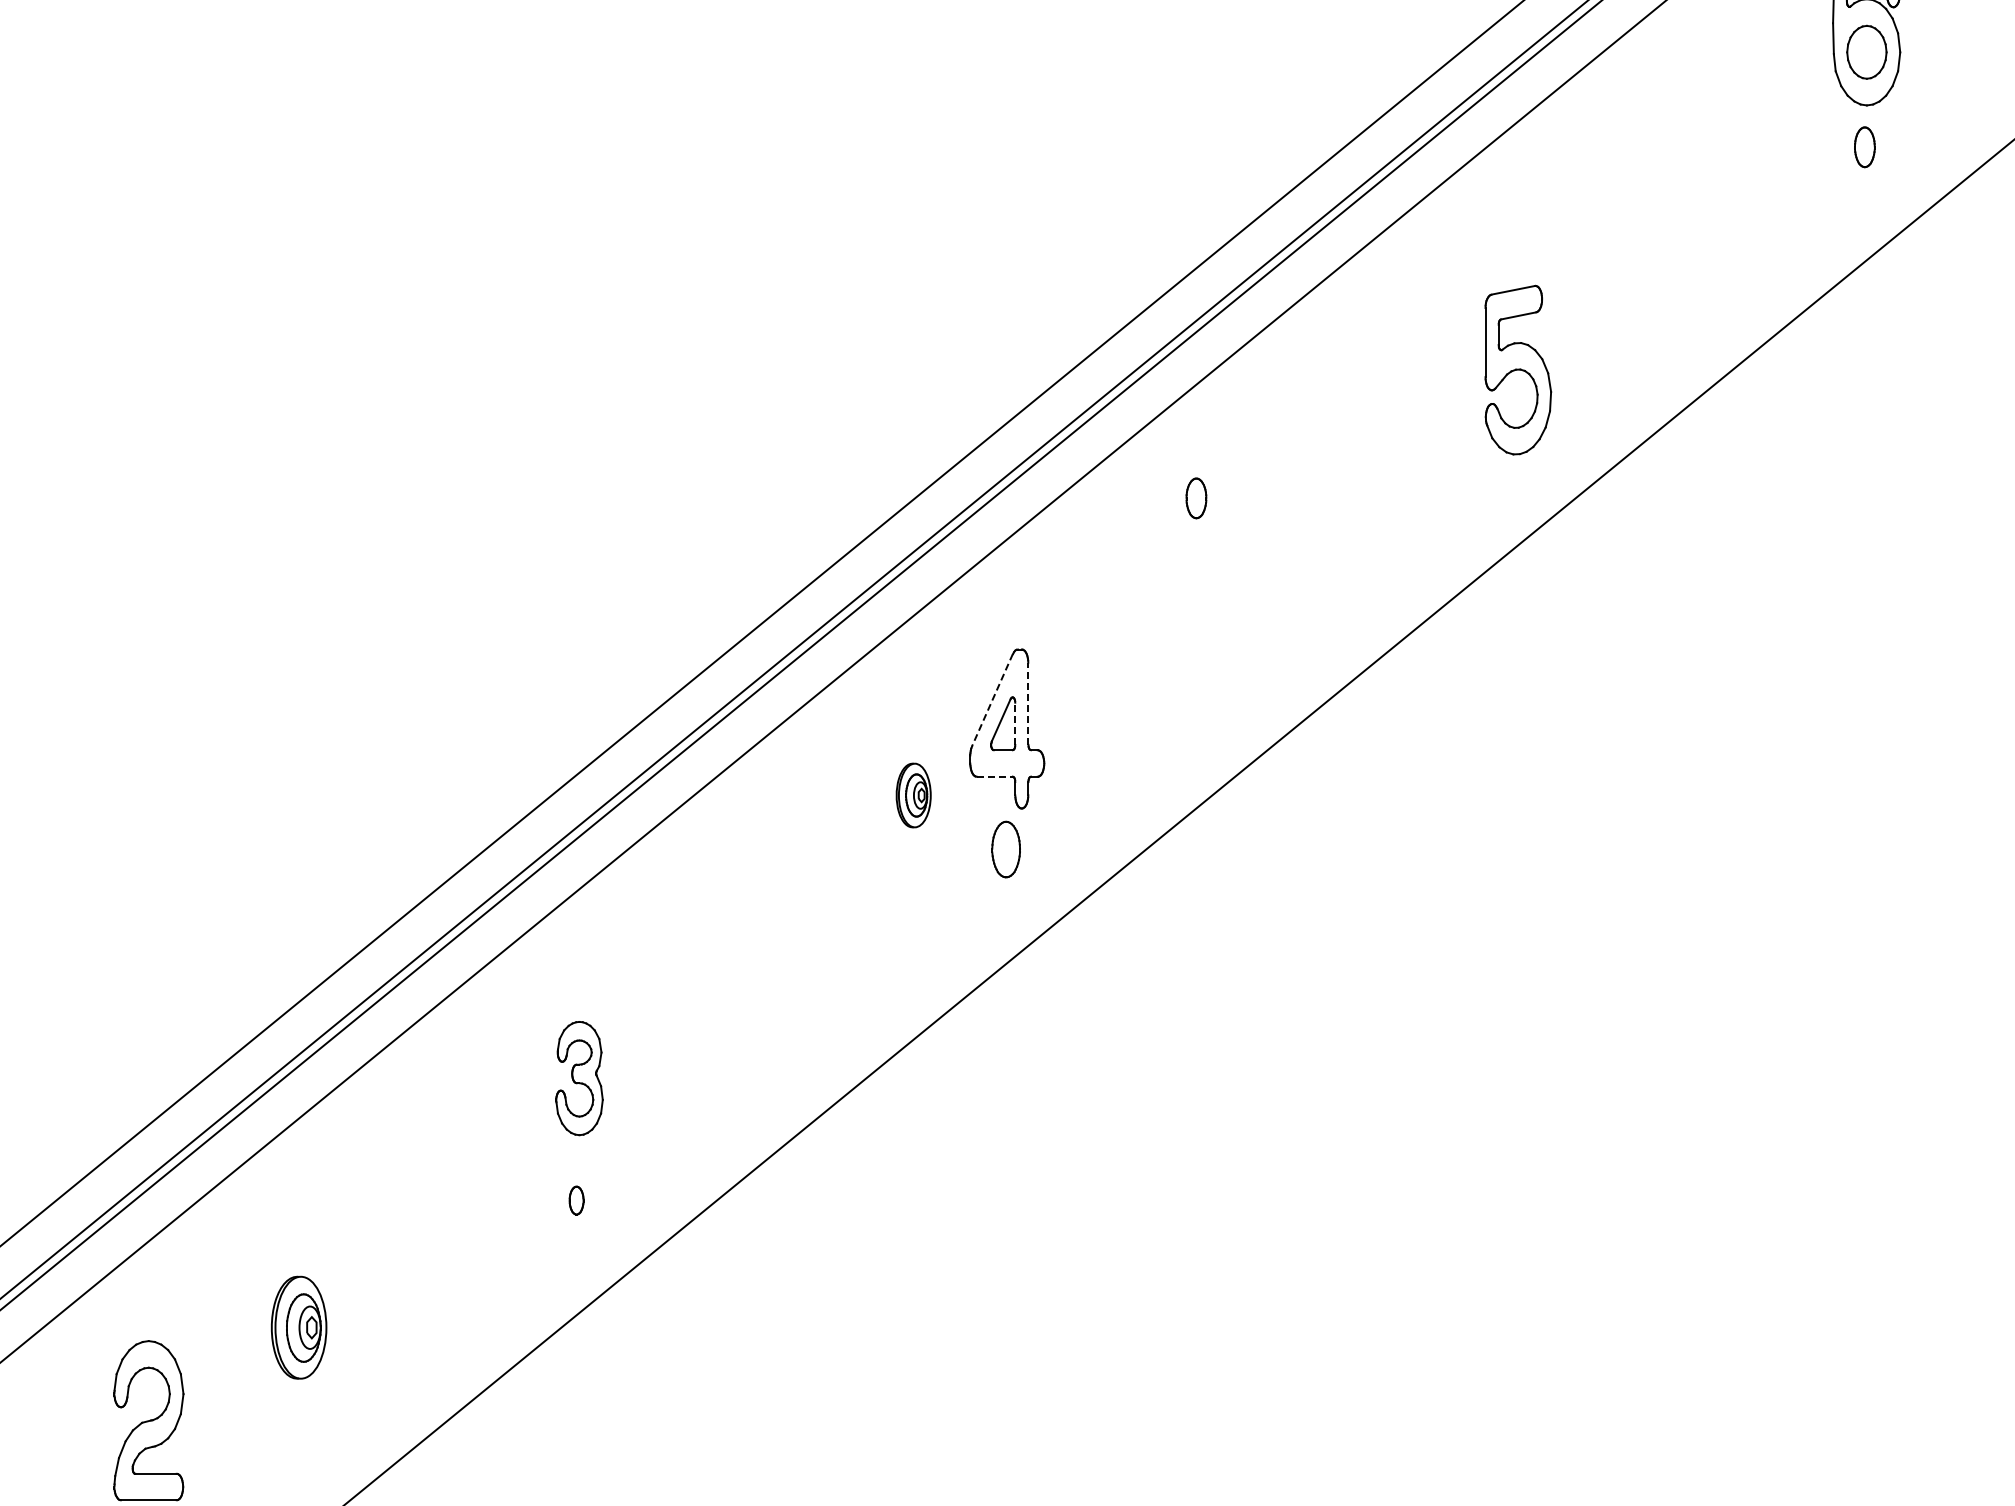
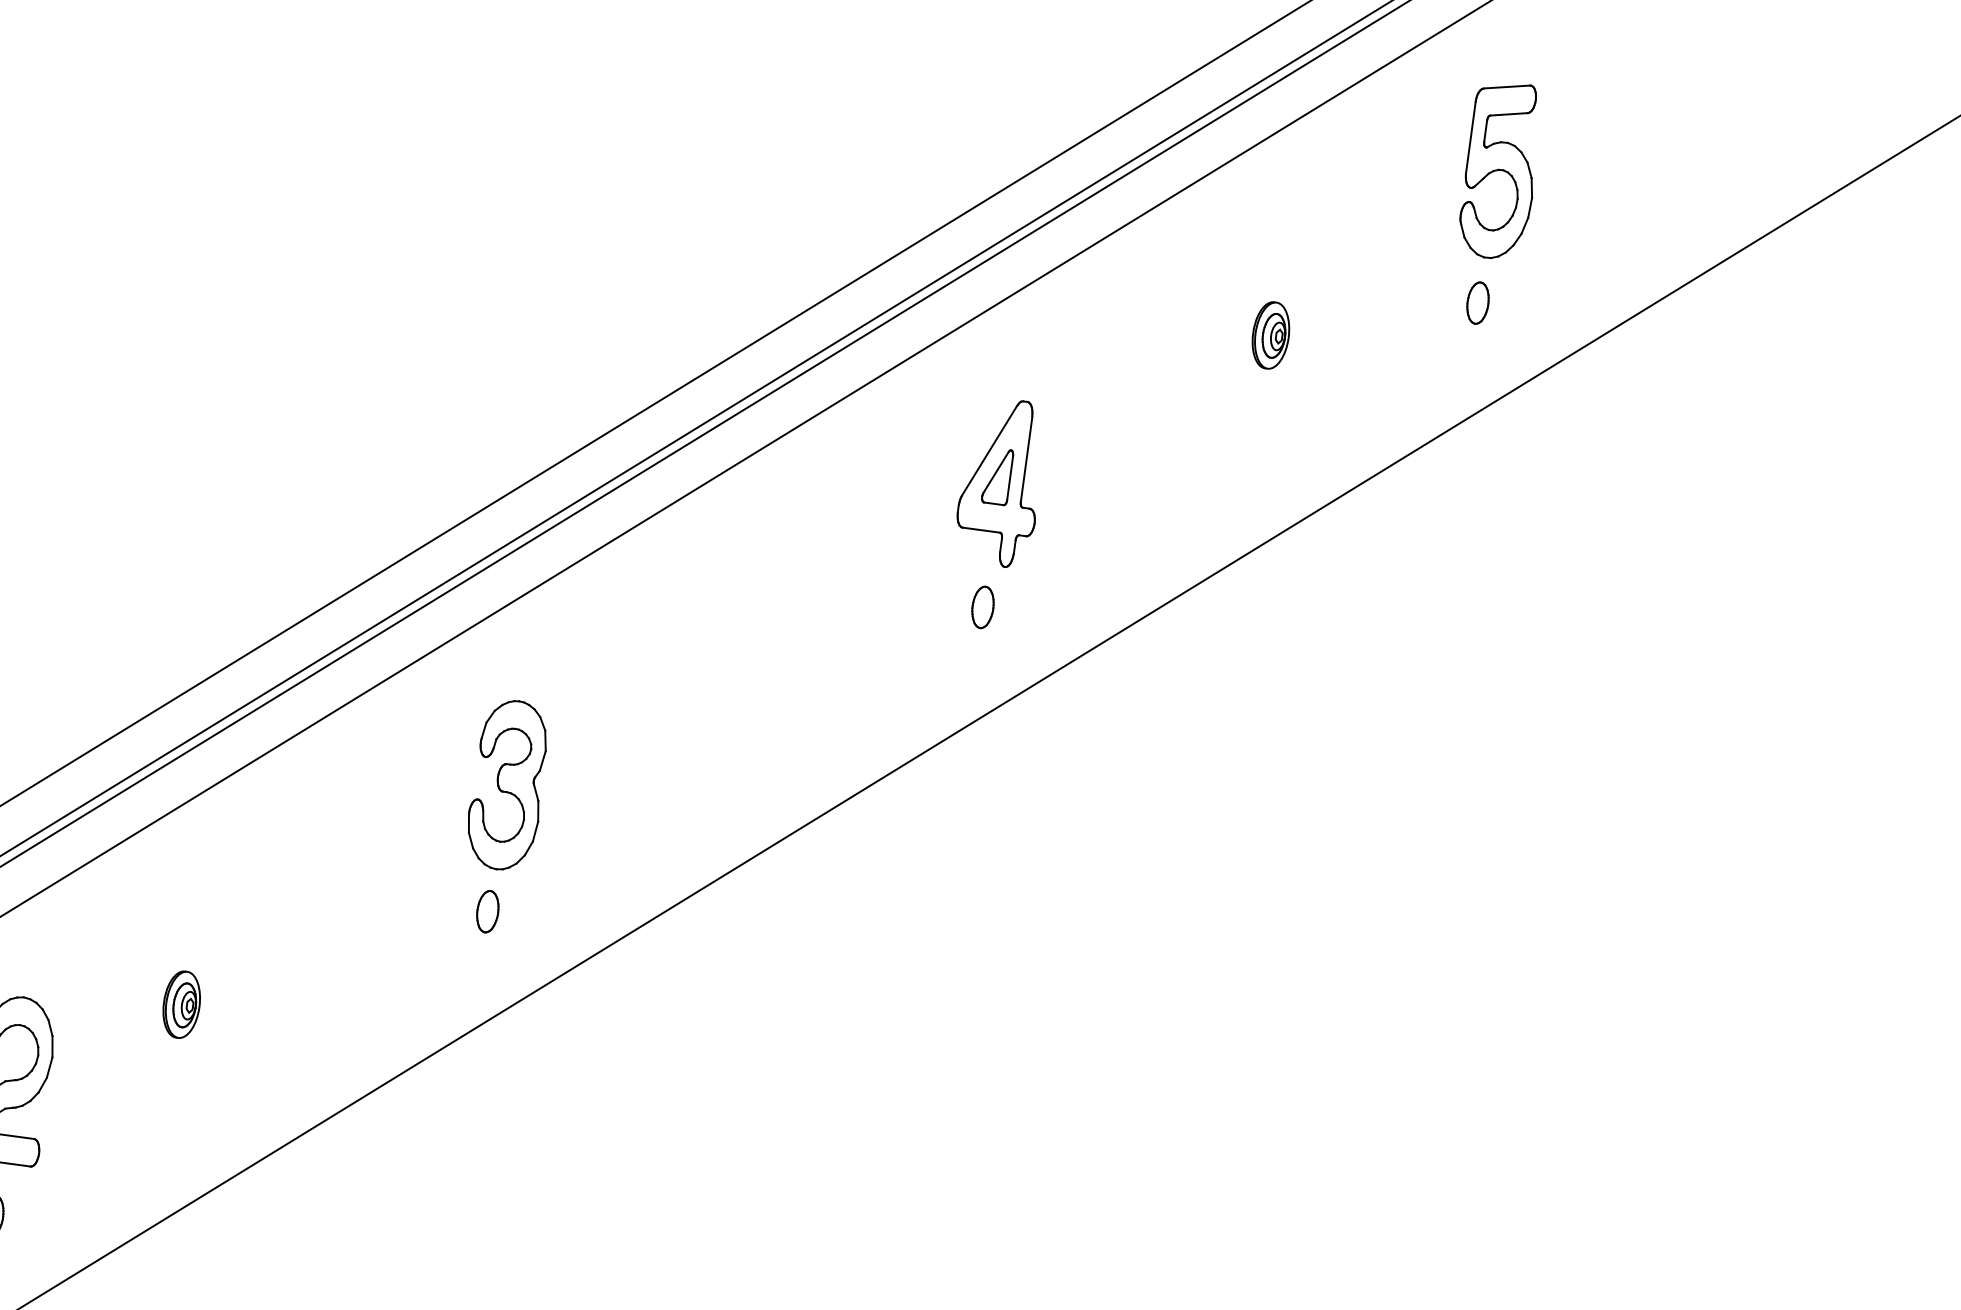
part: (1518, 369) -> (1501, 169), moved
part: (1196, 498) -> (1478, 303), moved
line: (992, 700) -> (989, 450), dashed -> solid
line: (1028, 703) -> (1026, 458), dashed -> solid
line: (1015, 723) -> (1010, 477), dashed -> solid
line: (994, 776) -> (981, 529), dashed -> solid
part: (913, 795) -> (1270, 335), moved
part: (1005, 849) -> (982, 607), size x0.71
part: (579, 1078) -> (507, 785), size x1.43
part: (576, 1200) -> (487, 911), size x1.43
part: (298, 1327) -> (181, 1004), size x0.62

